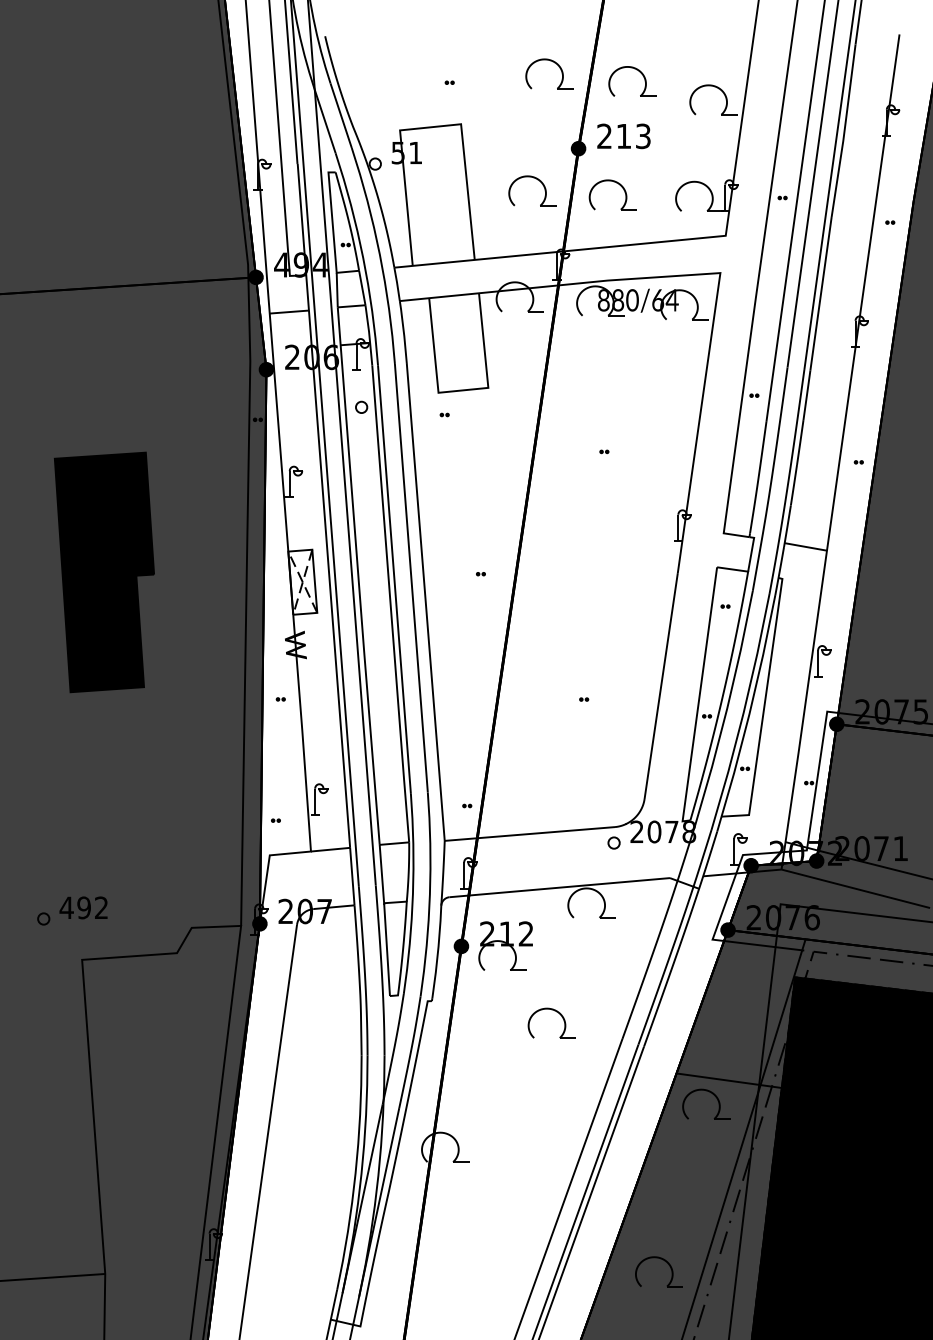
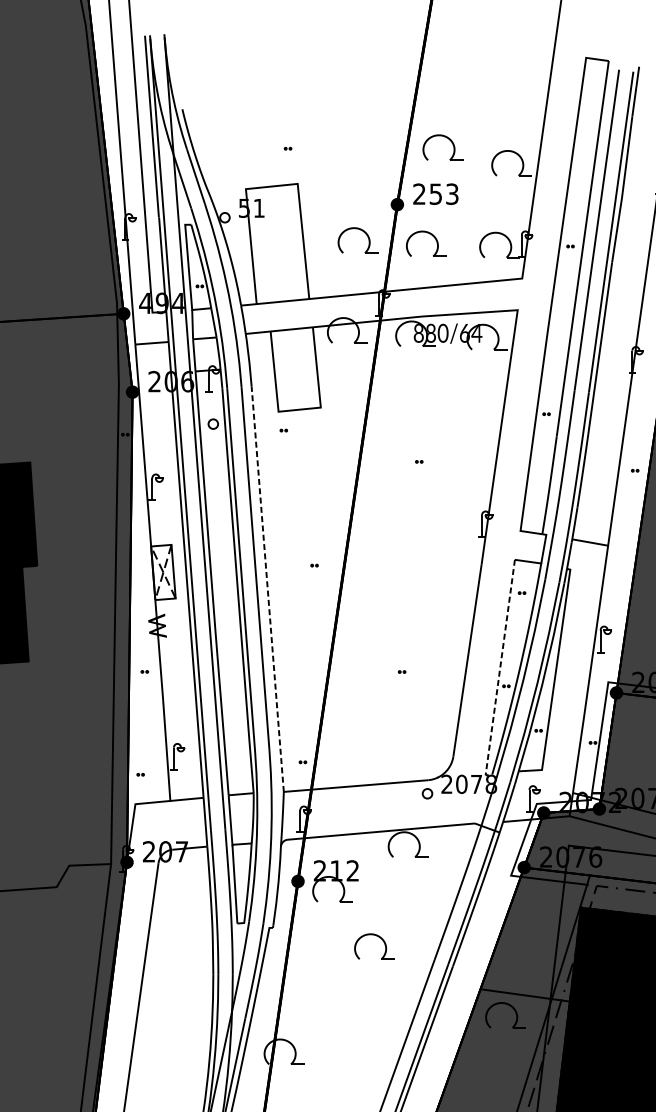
part: (554, 63) -> (376, 132), removed
text: (623, 136) -> (435, 194), 213 -> 253
line: (425, 601) -> (267, 588), solid -> dashed
line: (699, 698) -> (499, 671), solid -> dashed

